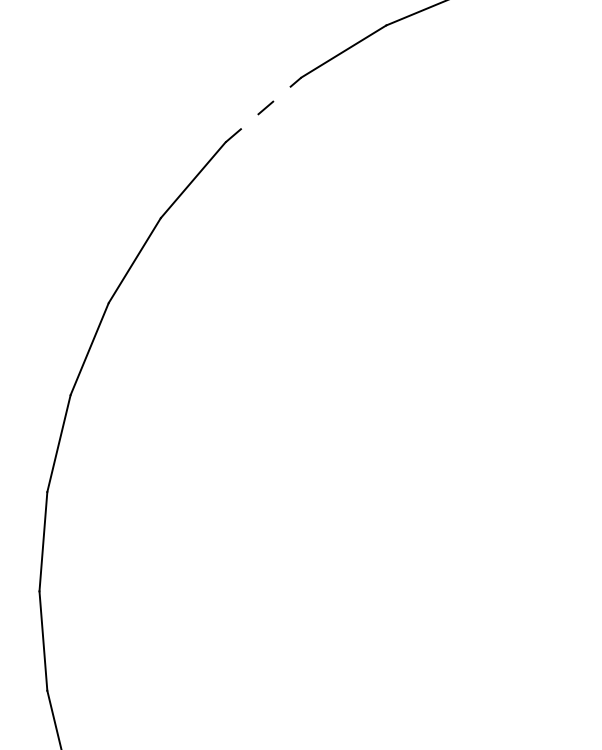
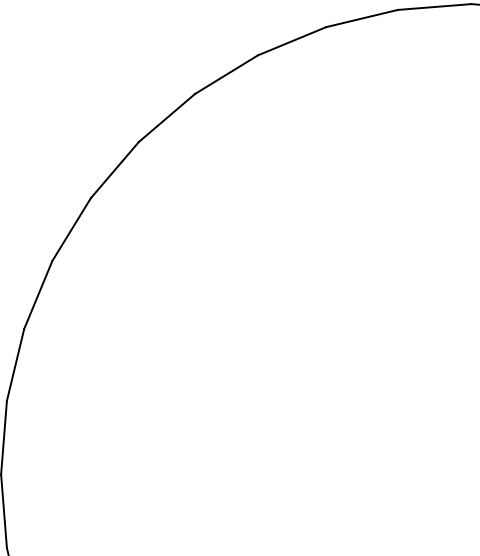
line: (264, 109) -> (167, 117), dashed -> solid

